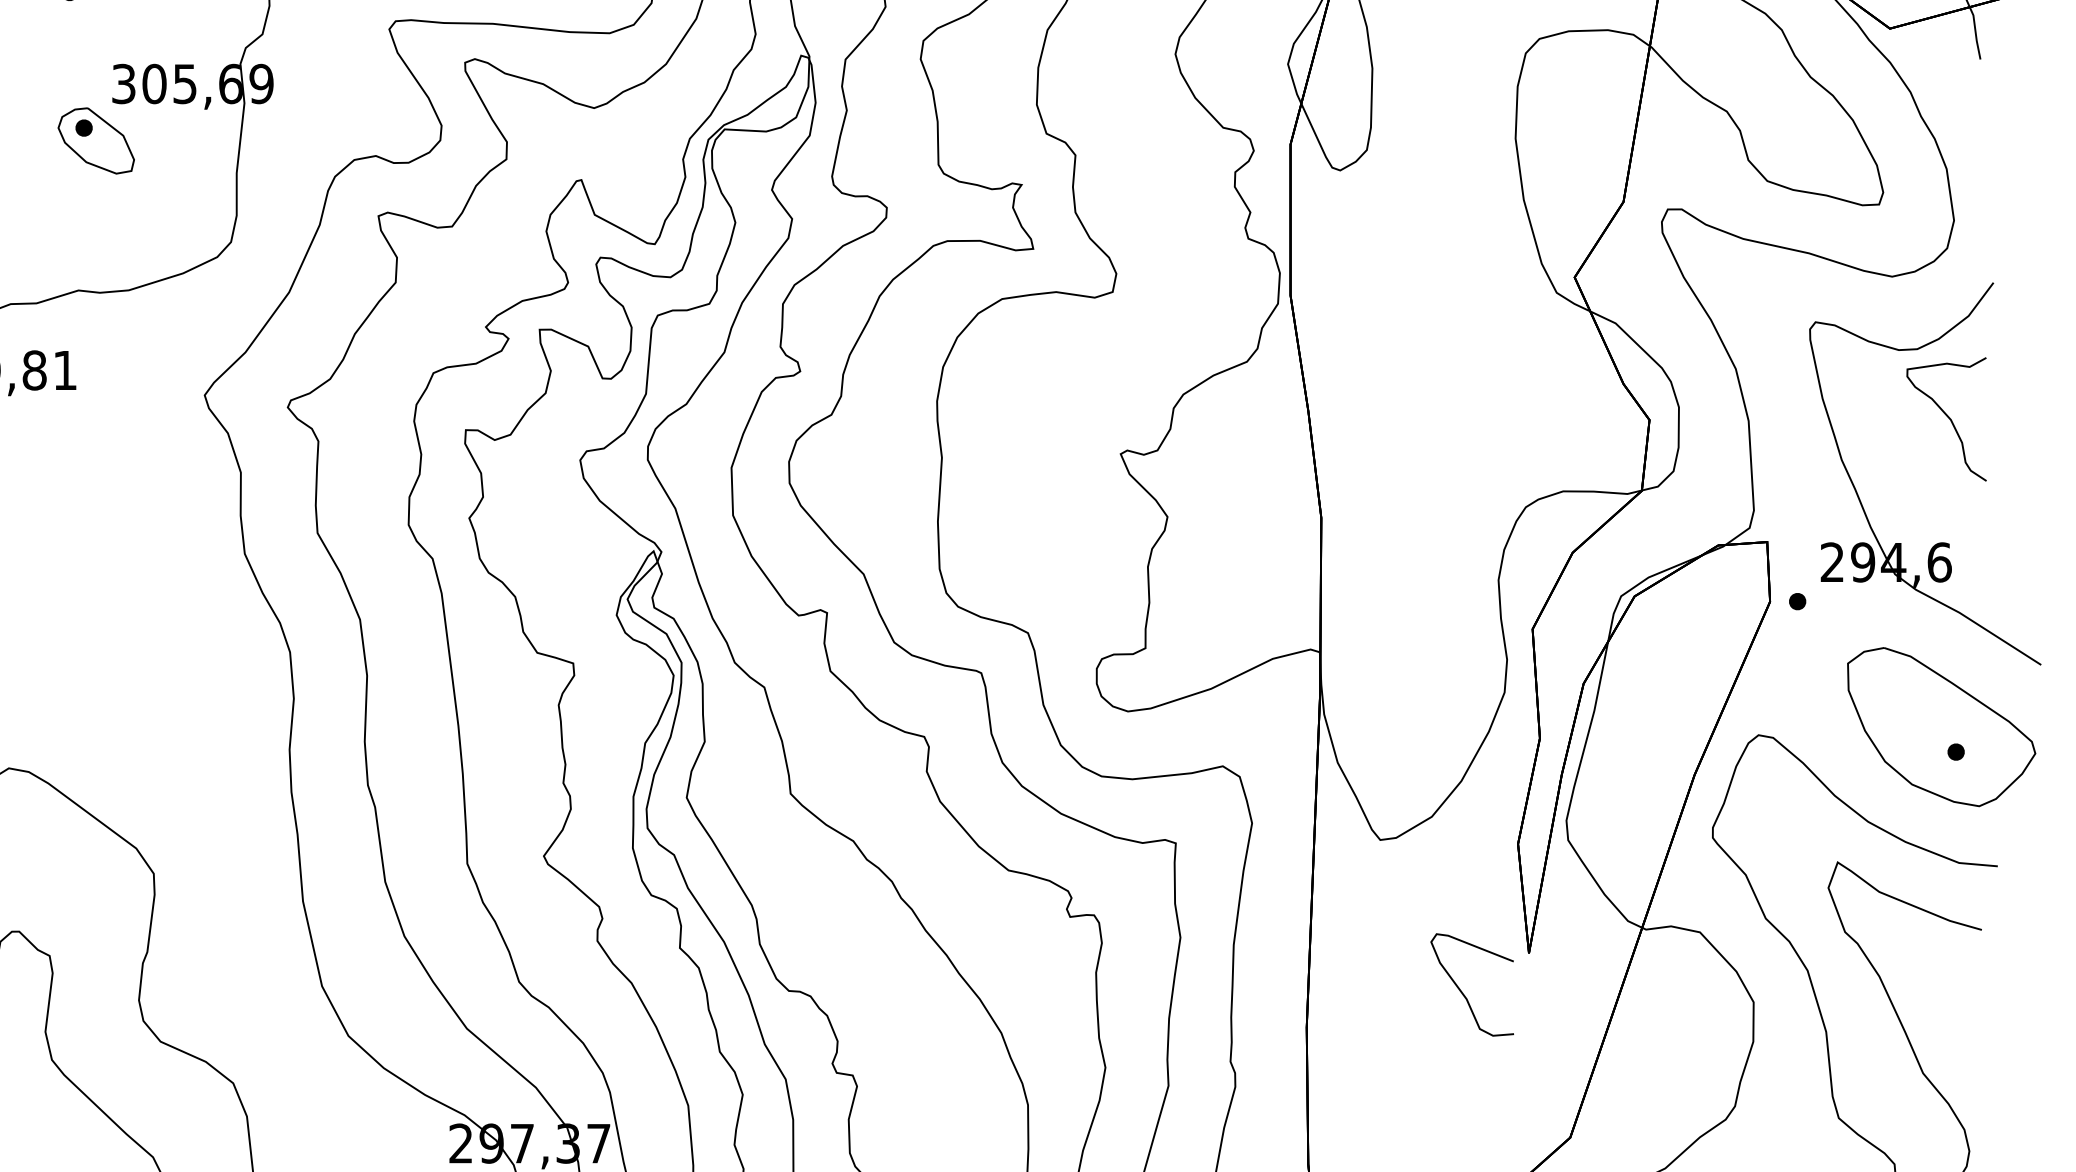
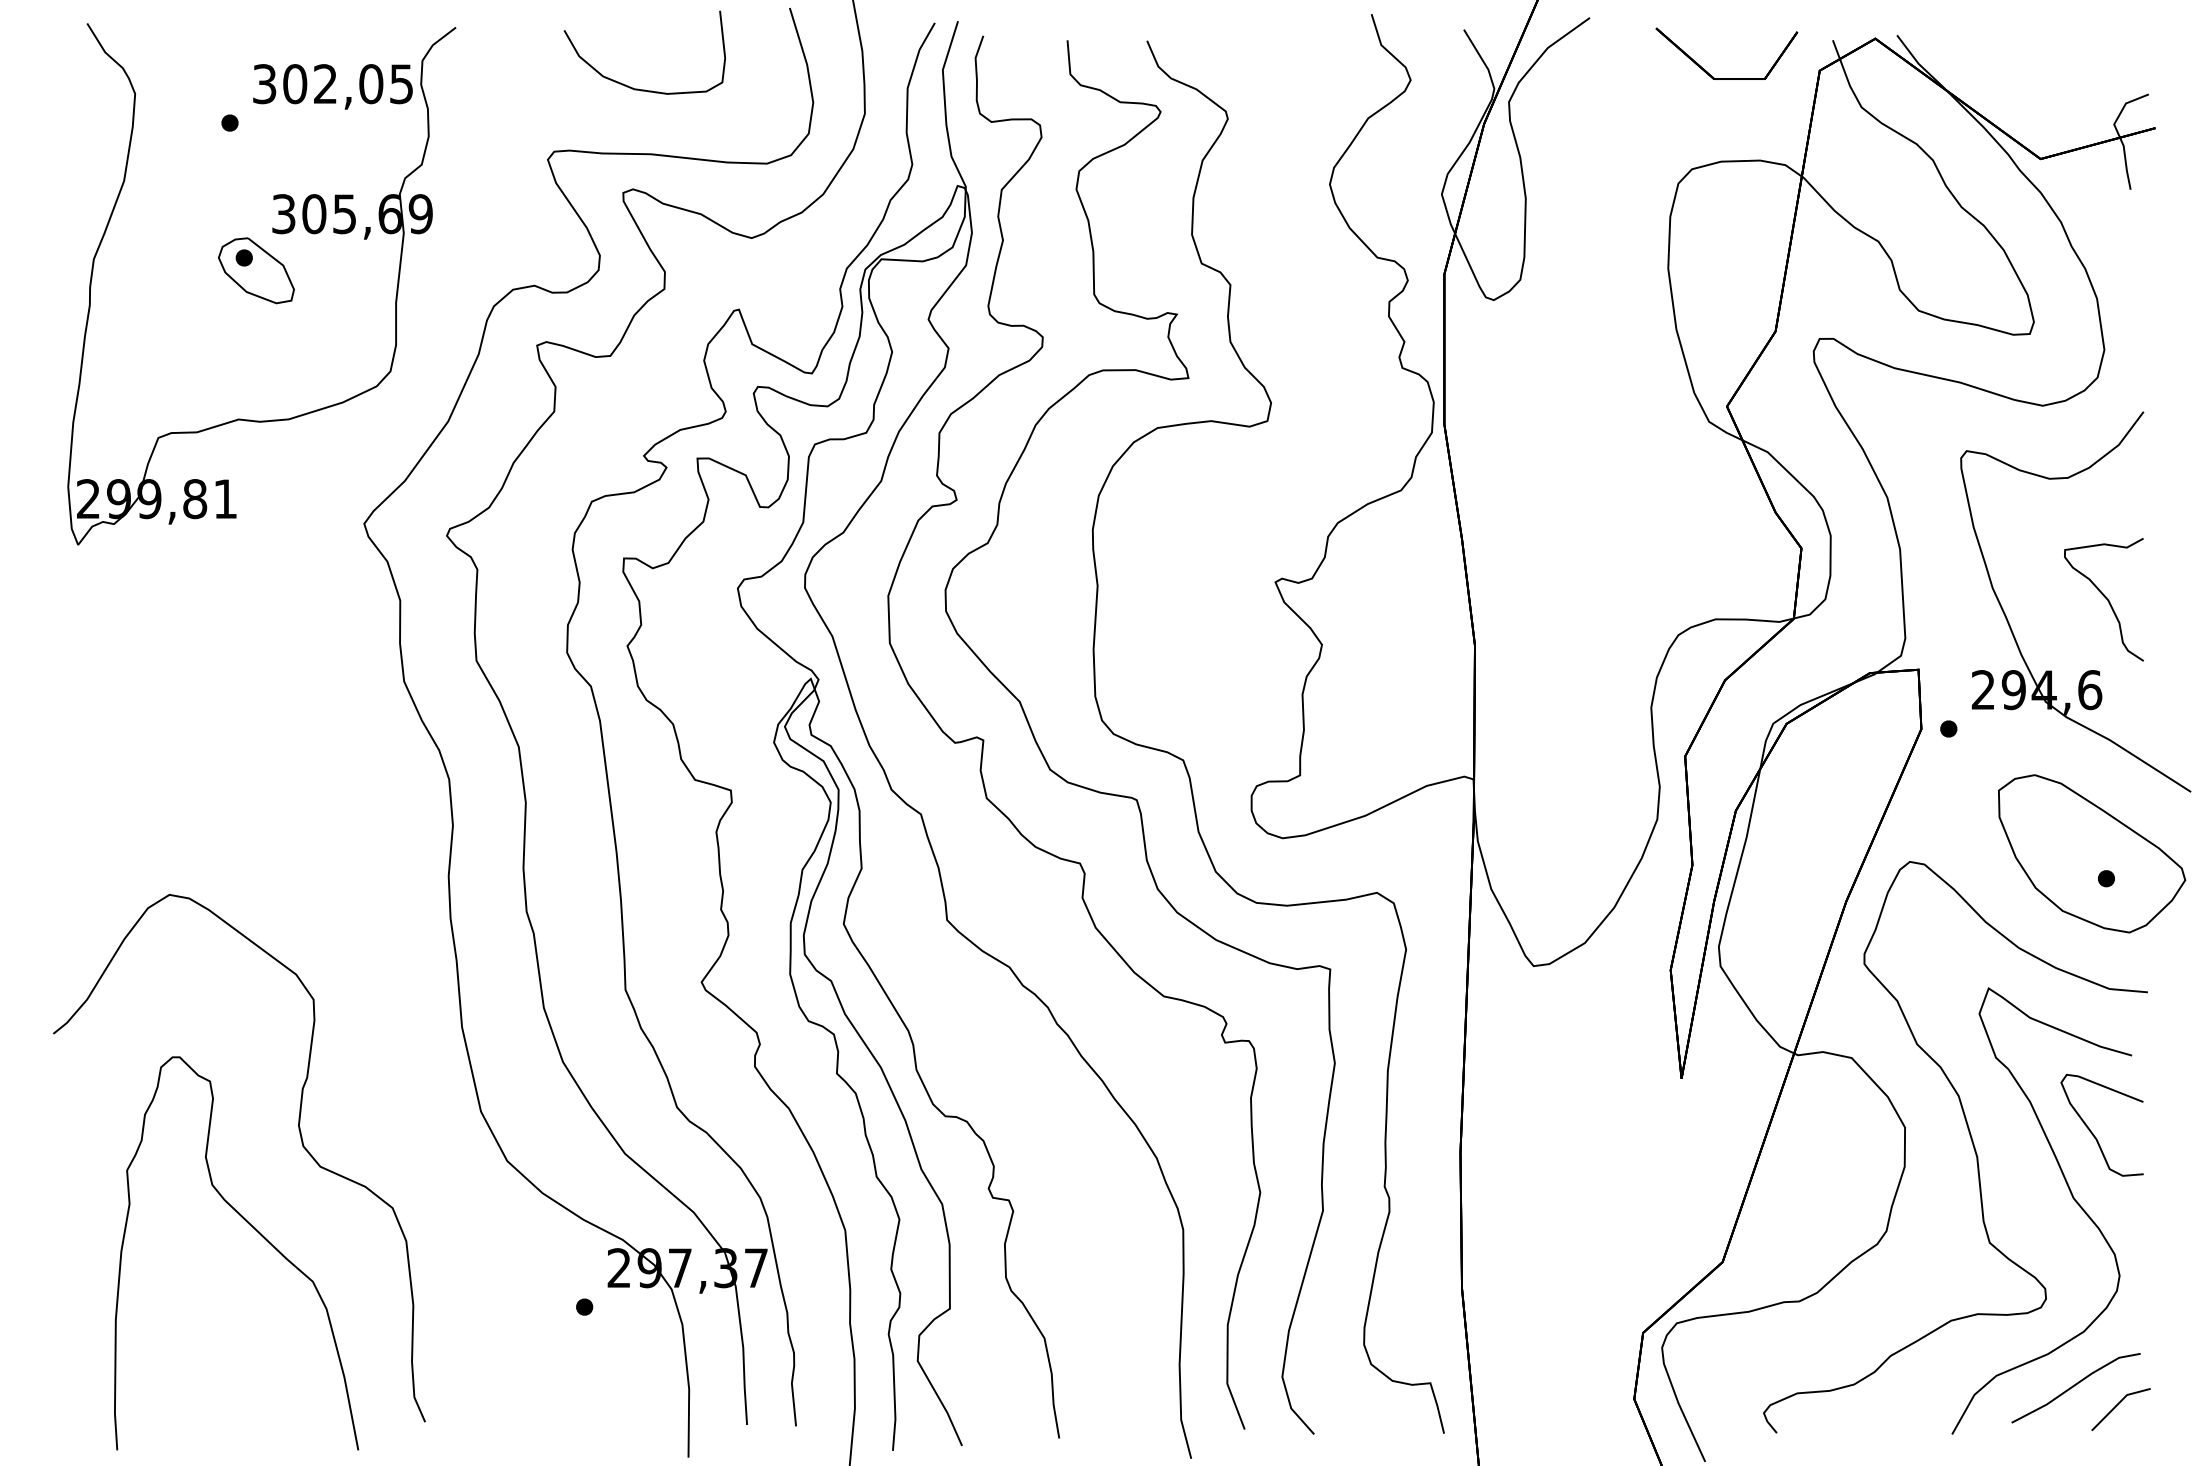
curve: (1947, 417) -> (2104, 597), moved
curve: (1461, 990) -> (2091, 1130), moved

